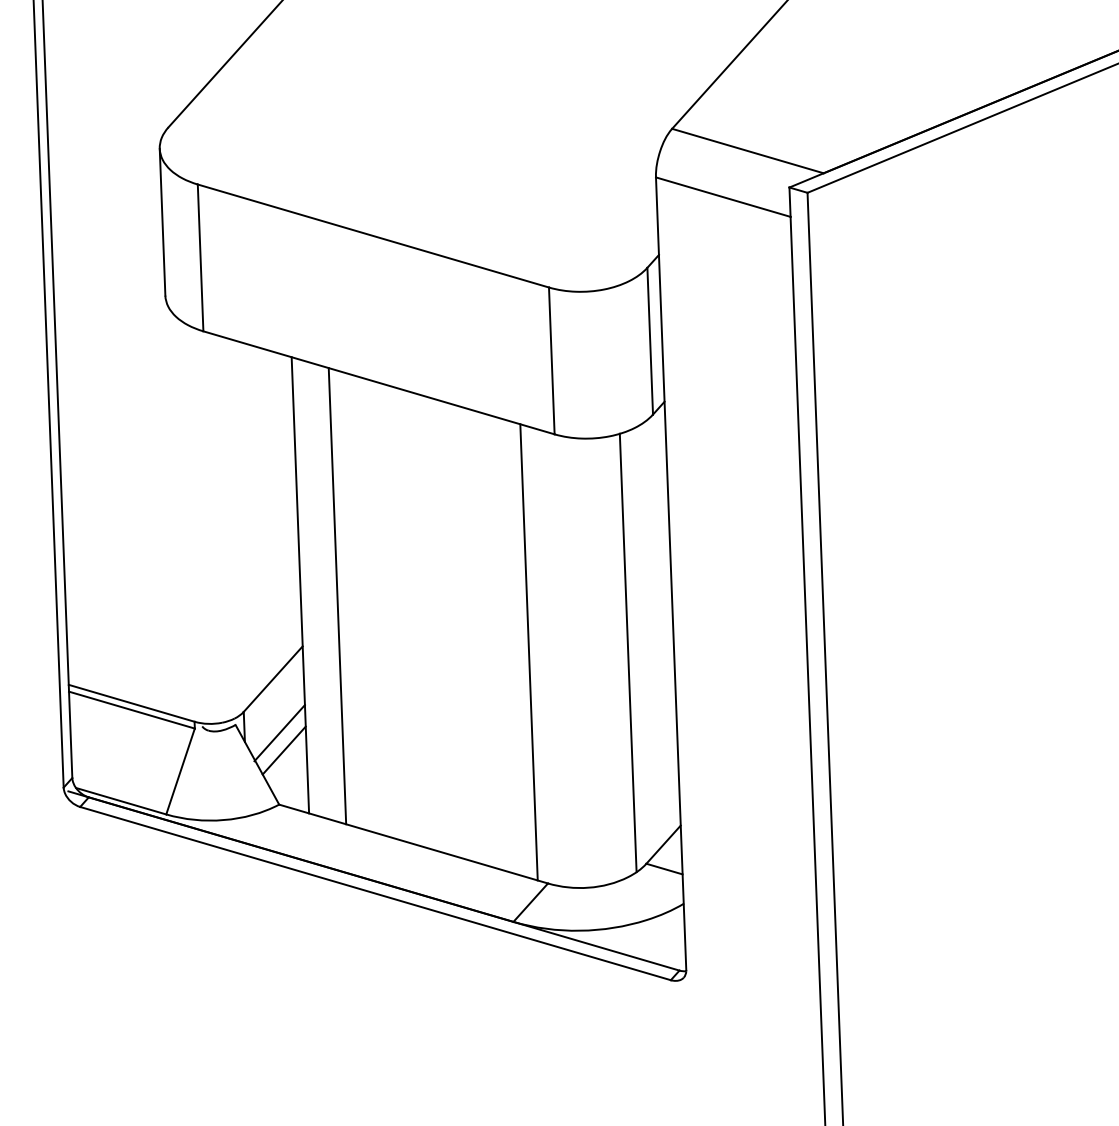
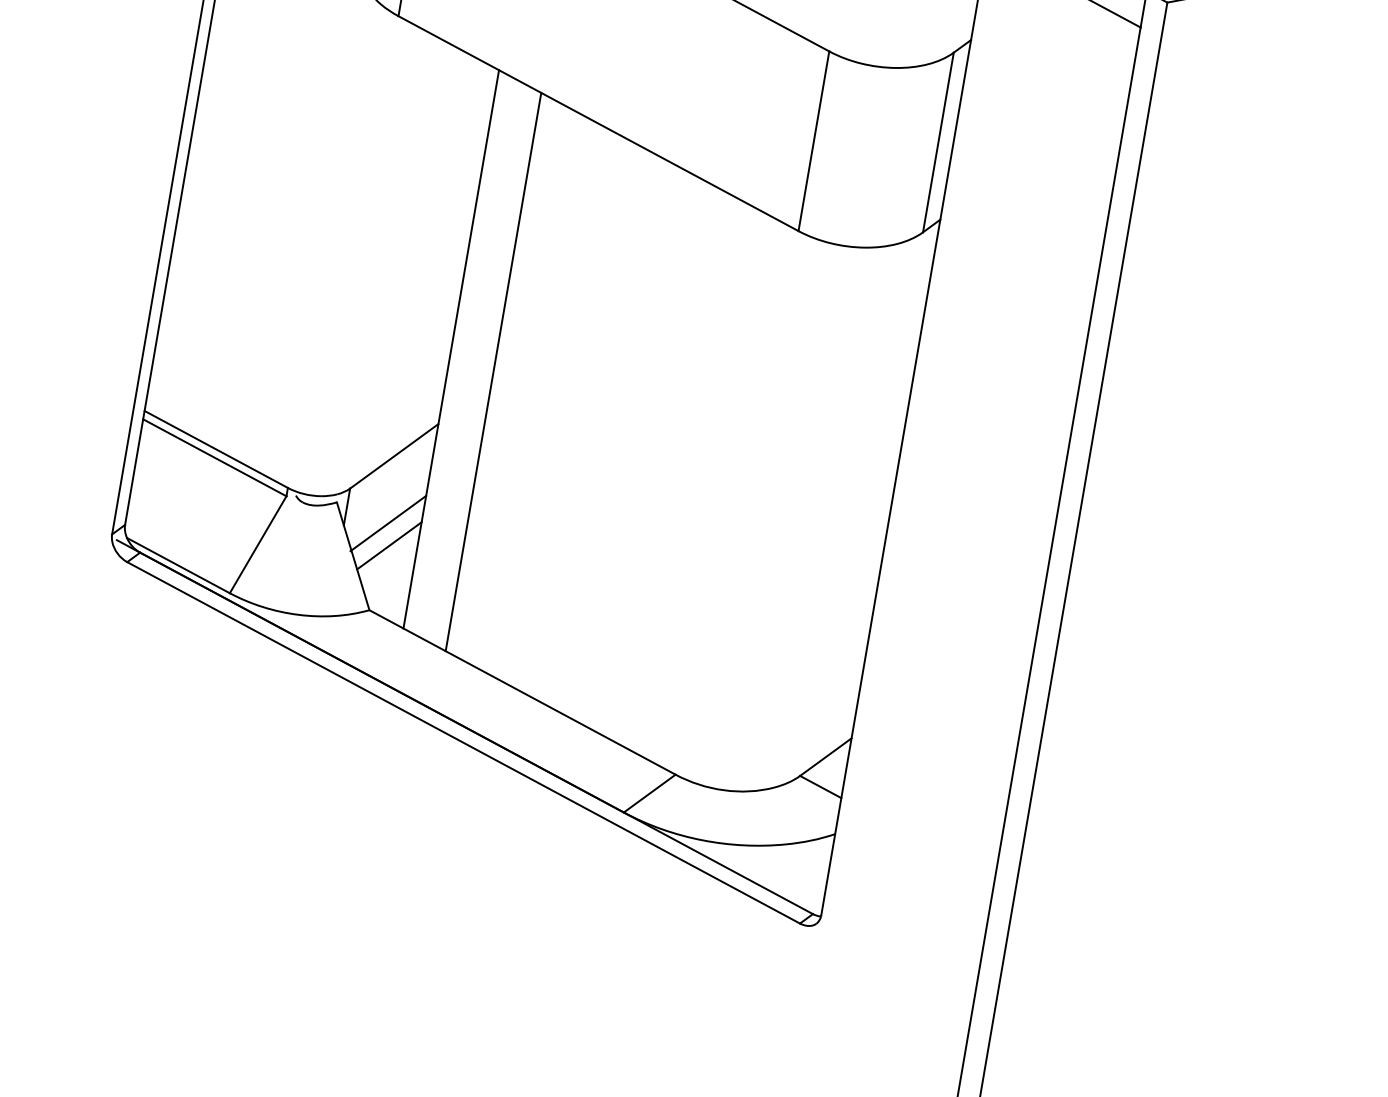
line: (528, 652) -> (711, 489), removed
line: (627, 652) -> (831, 514), removed

